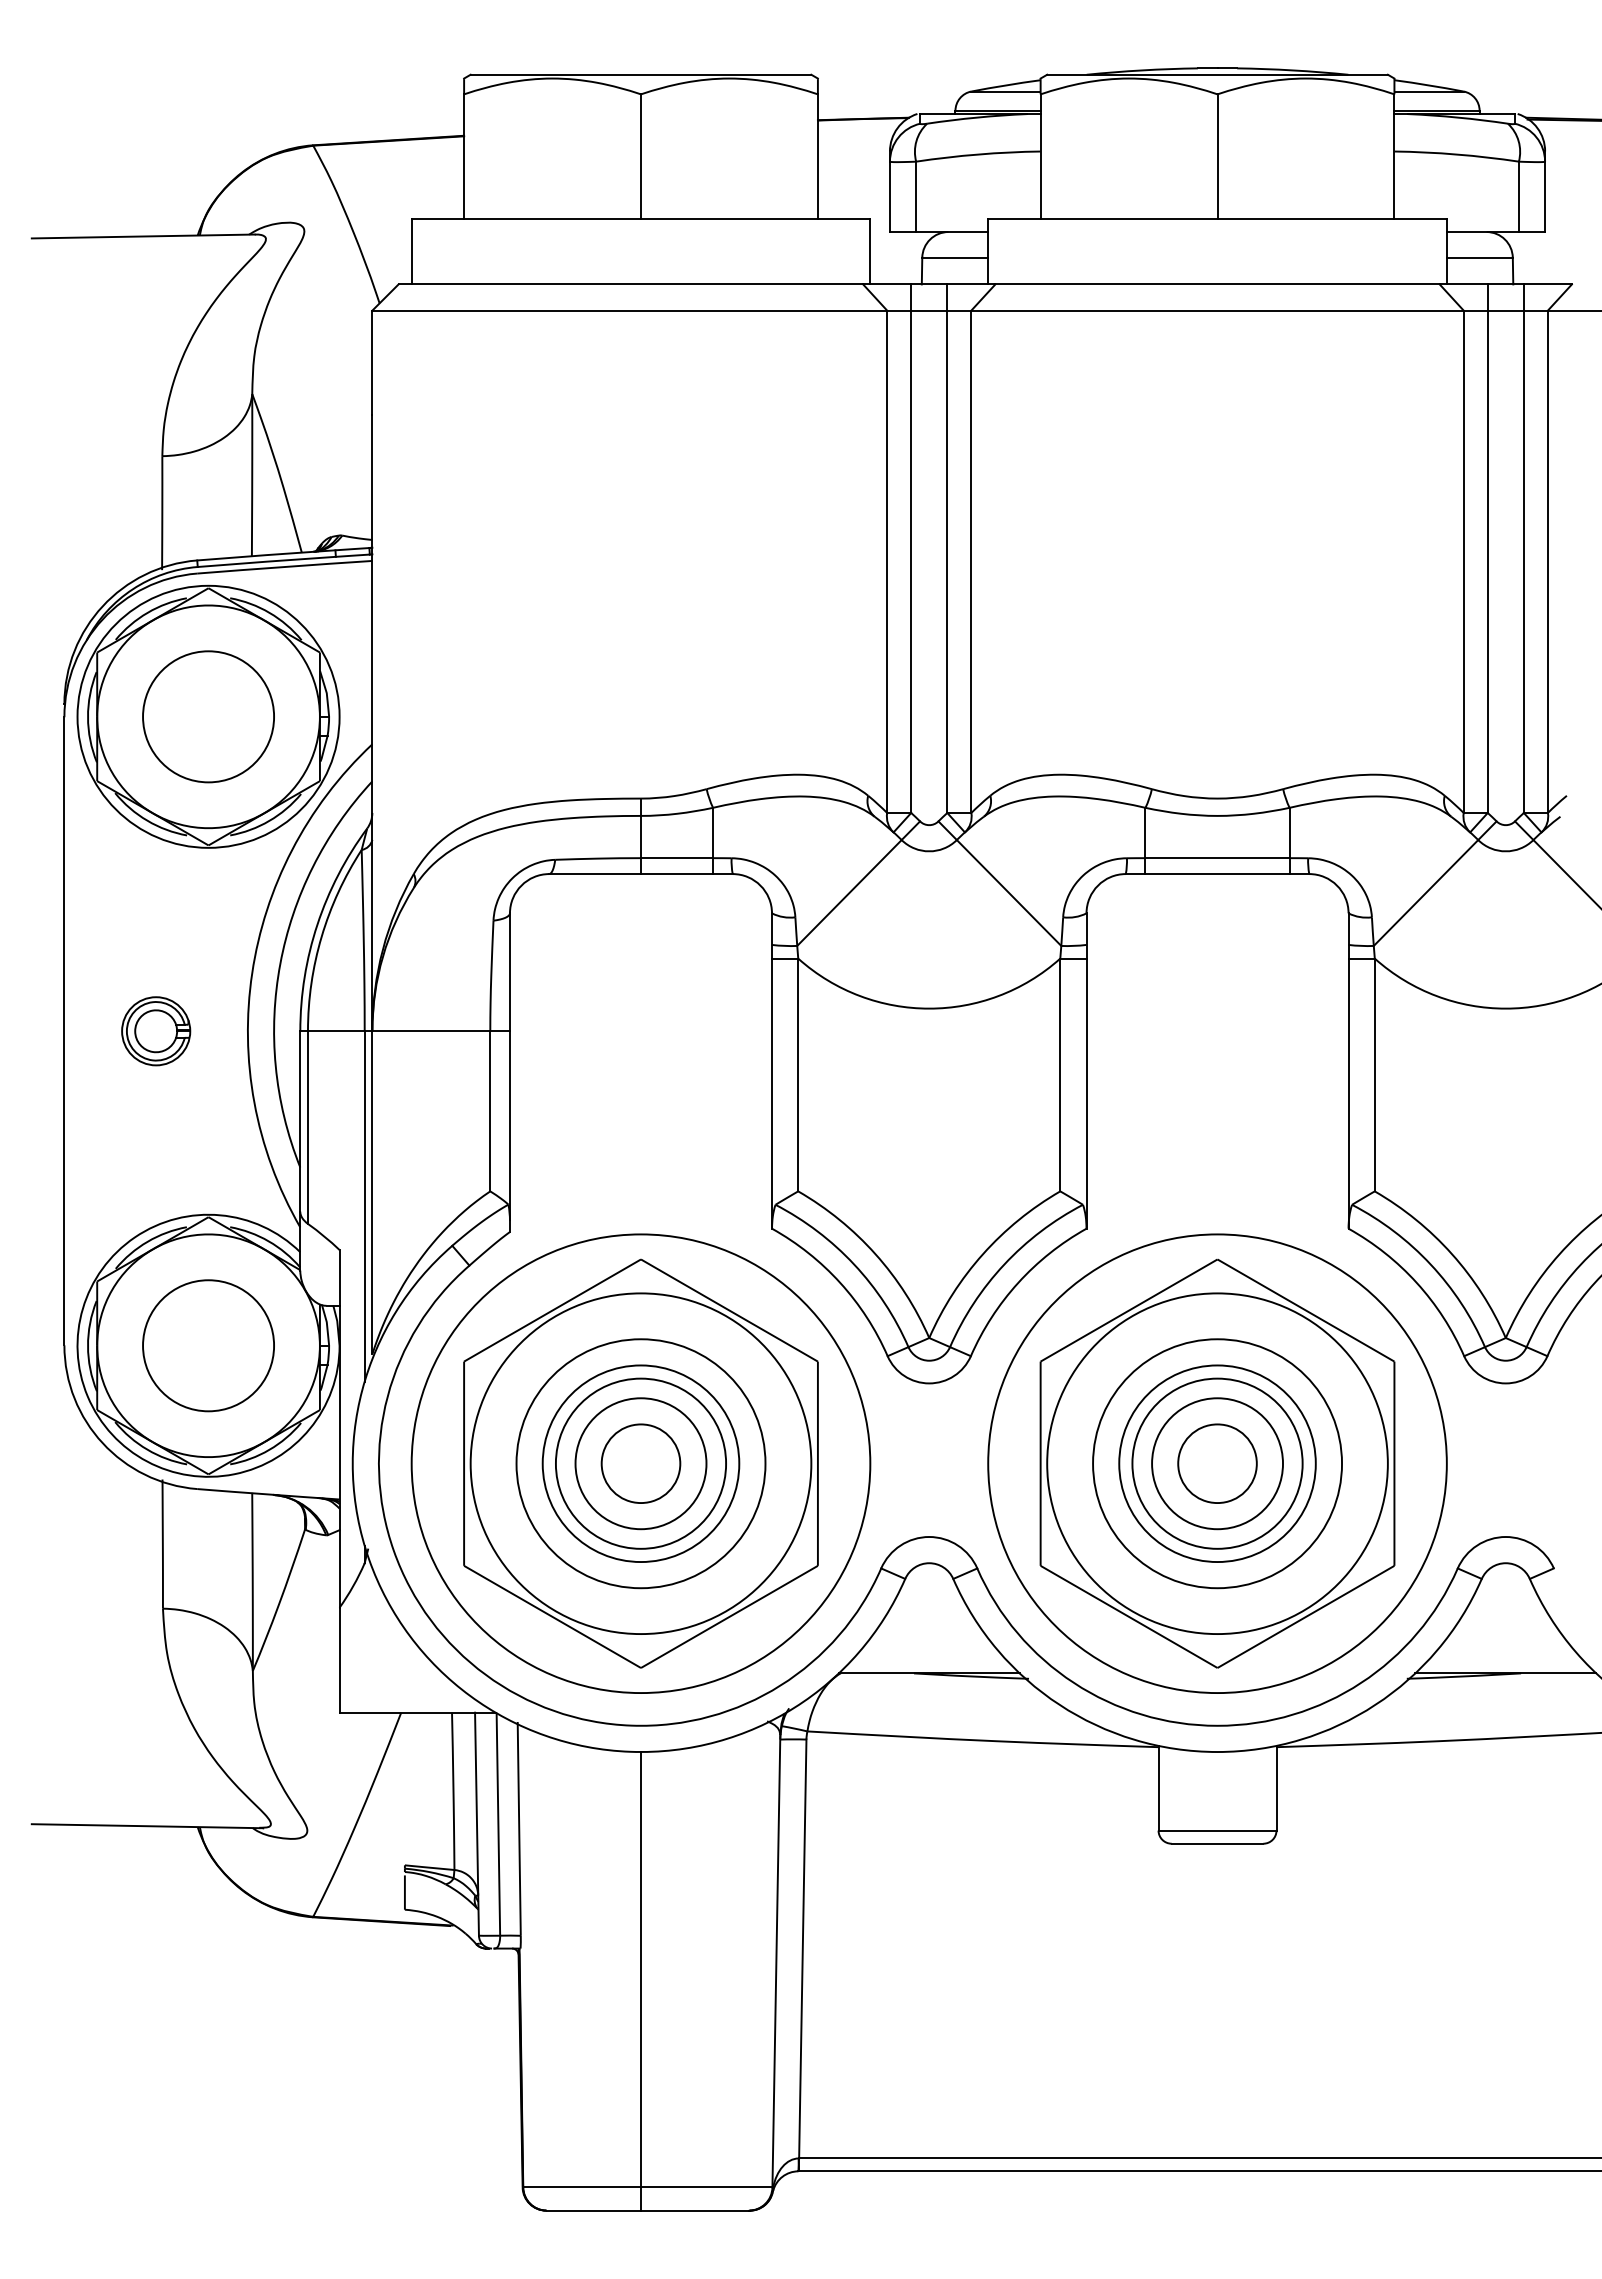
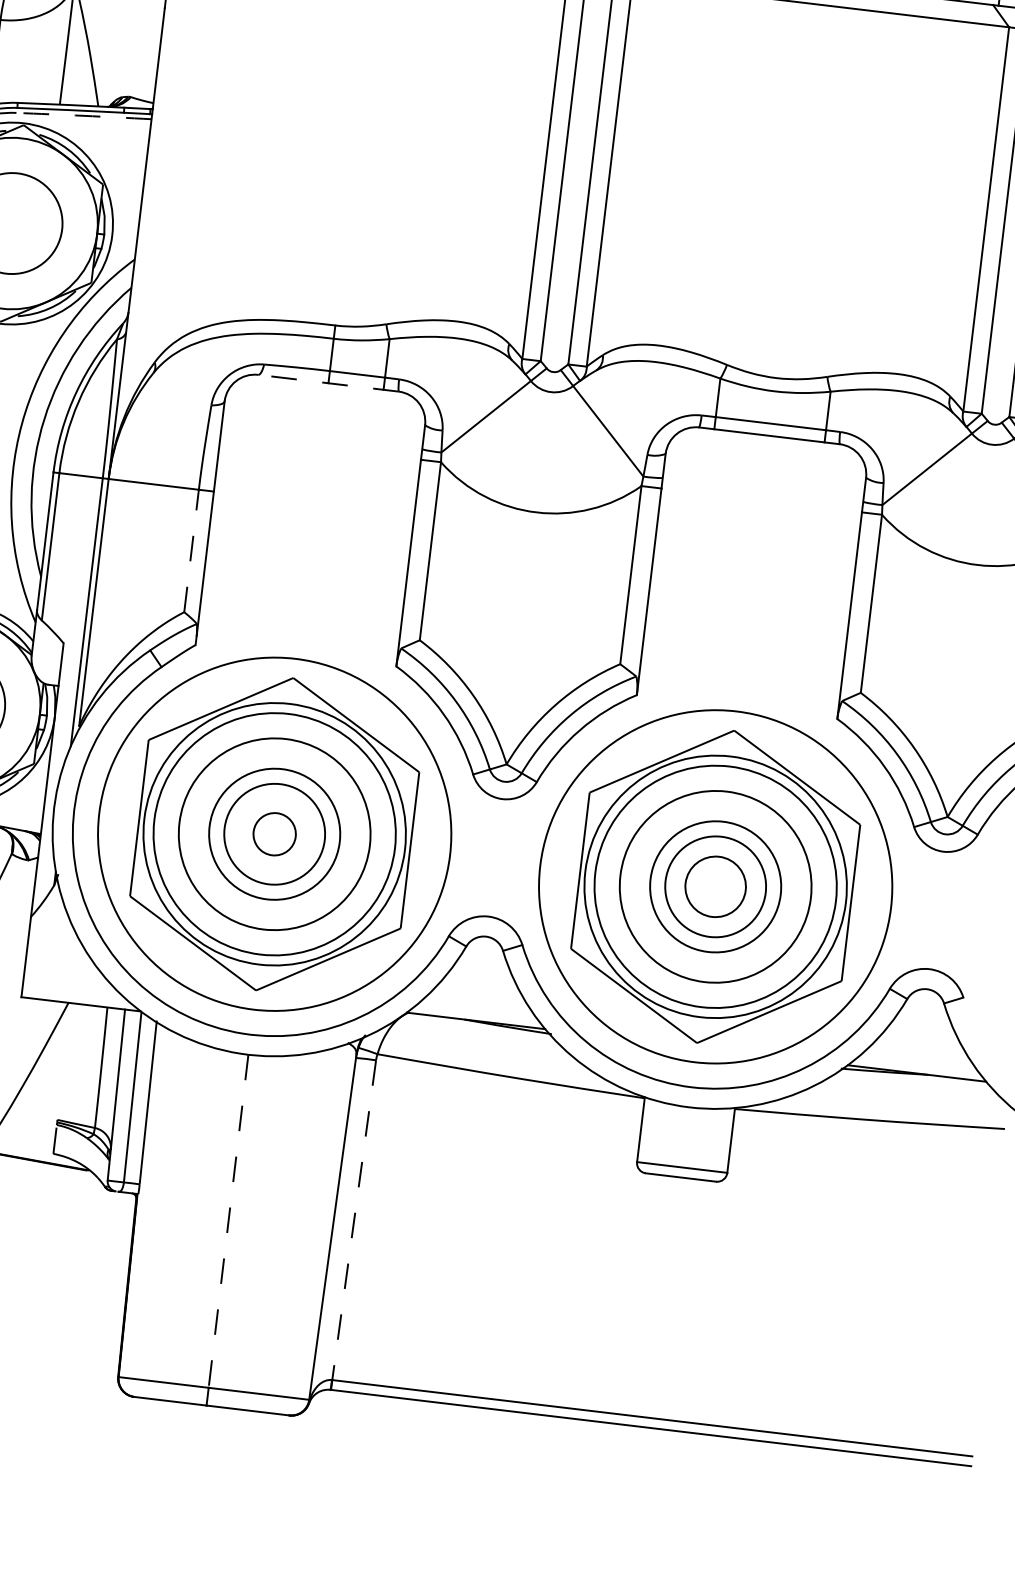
arc: (284, 566) -> (83, 115), solid -> dashed
line: (640, 874) -> (328, 383), solid -> dashed
line: (490, 1110) -> (191, 550), solid -> dashed
circle: (640, 1463) -> (274, 834), size x0.7
circle: (640, 1463) -> (274, 834), size x1.6
circle: (1217, 1463) -> (715, 886), size x1.6
line: (802, 1949) -> (353, 1220), solid -> dashed
line: (641, 1969) -> (228, 1221), solid -> dashed

